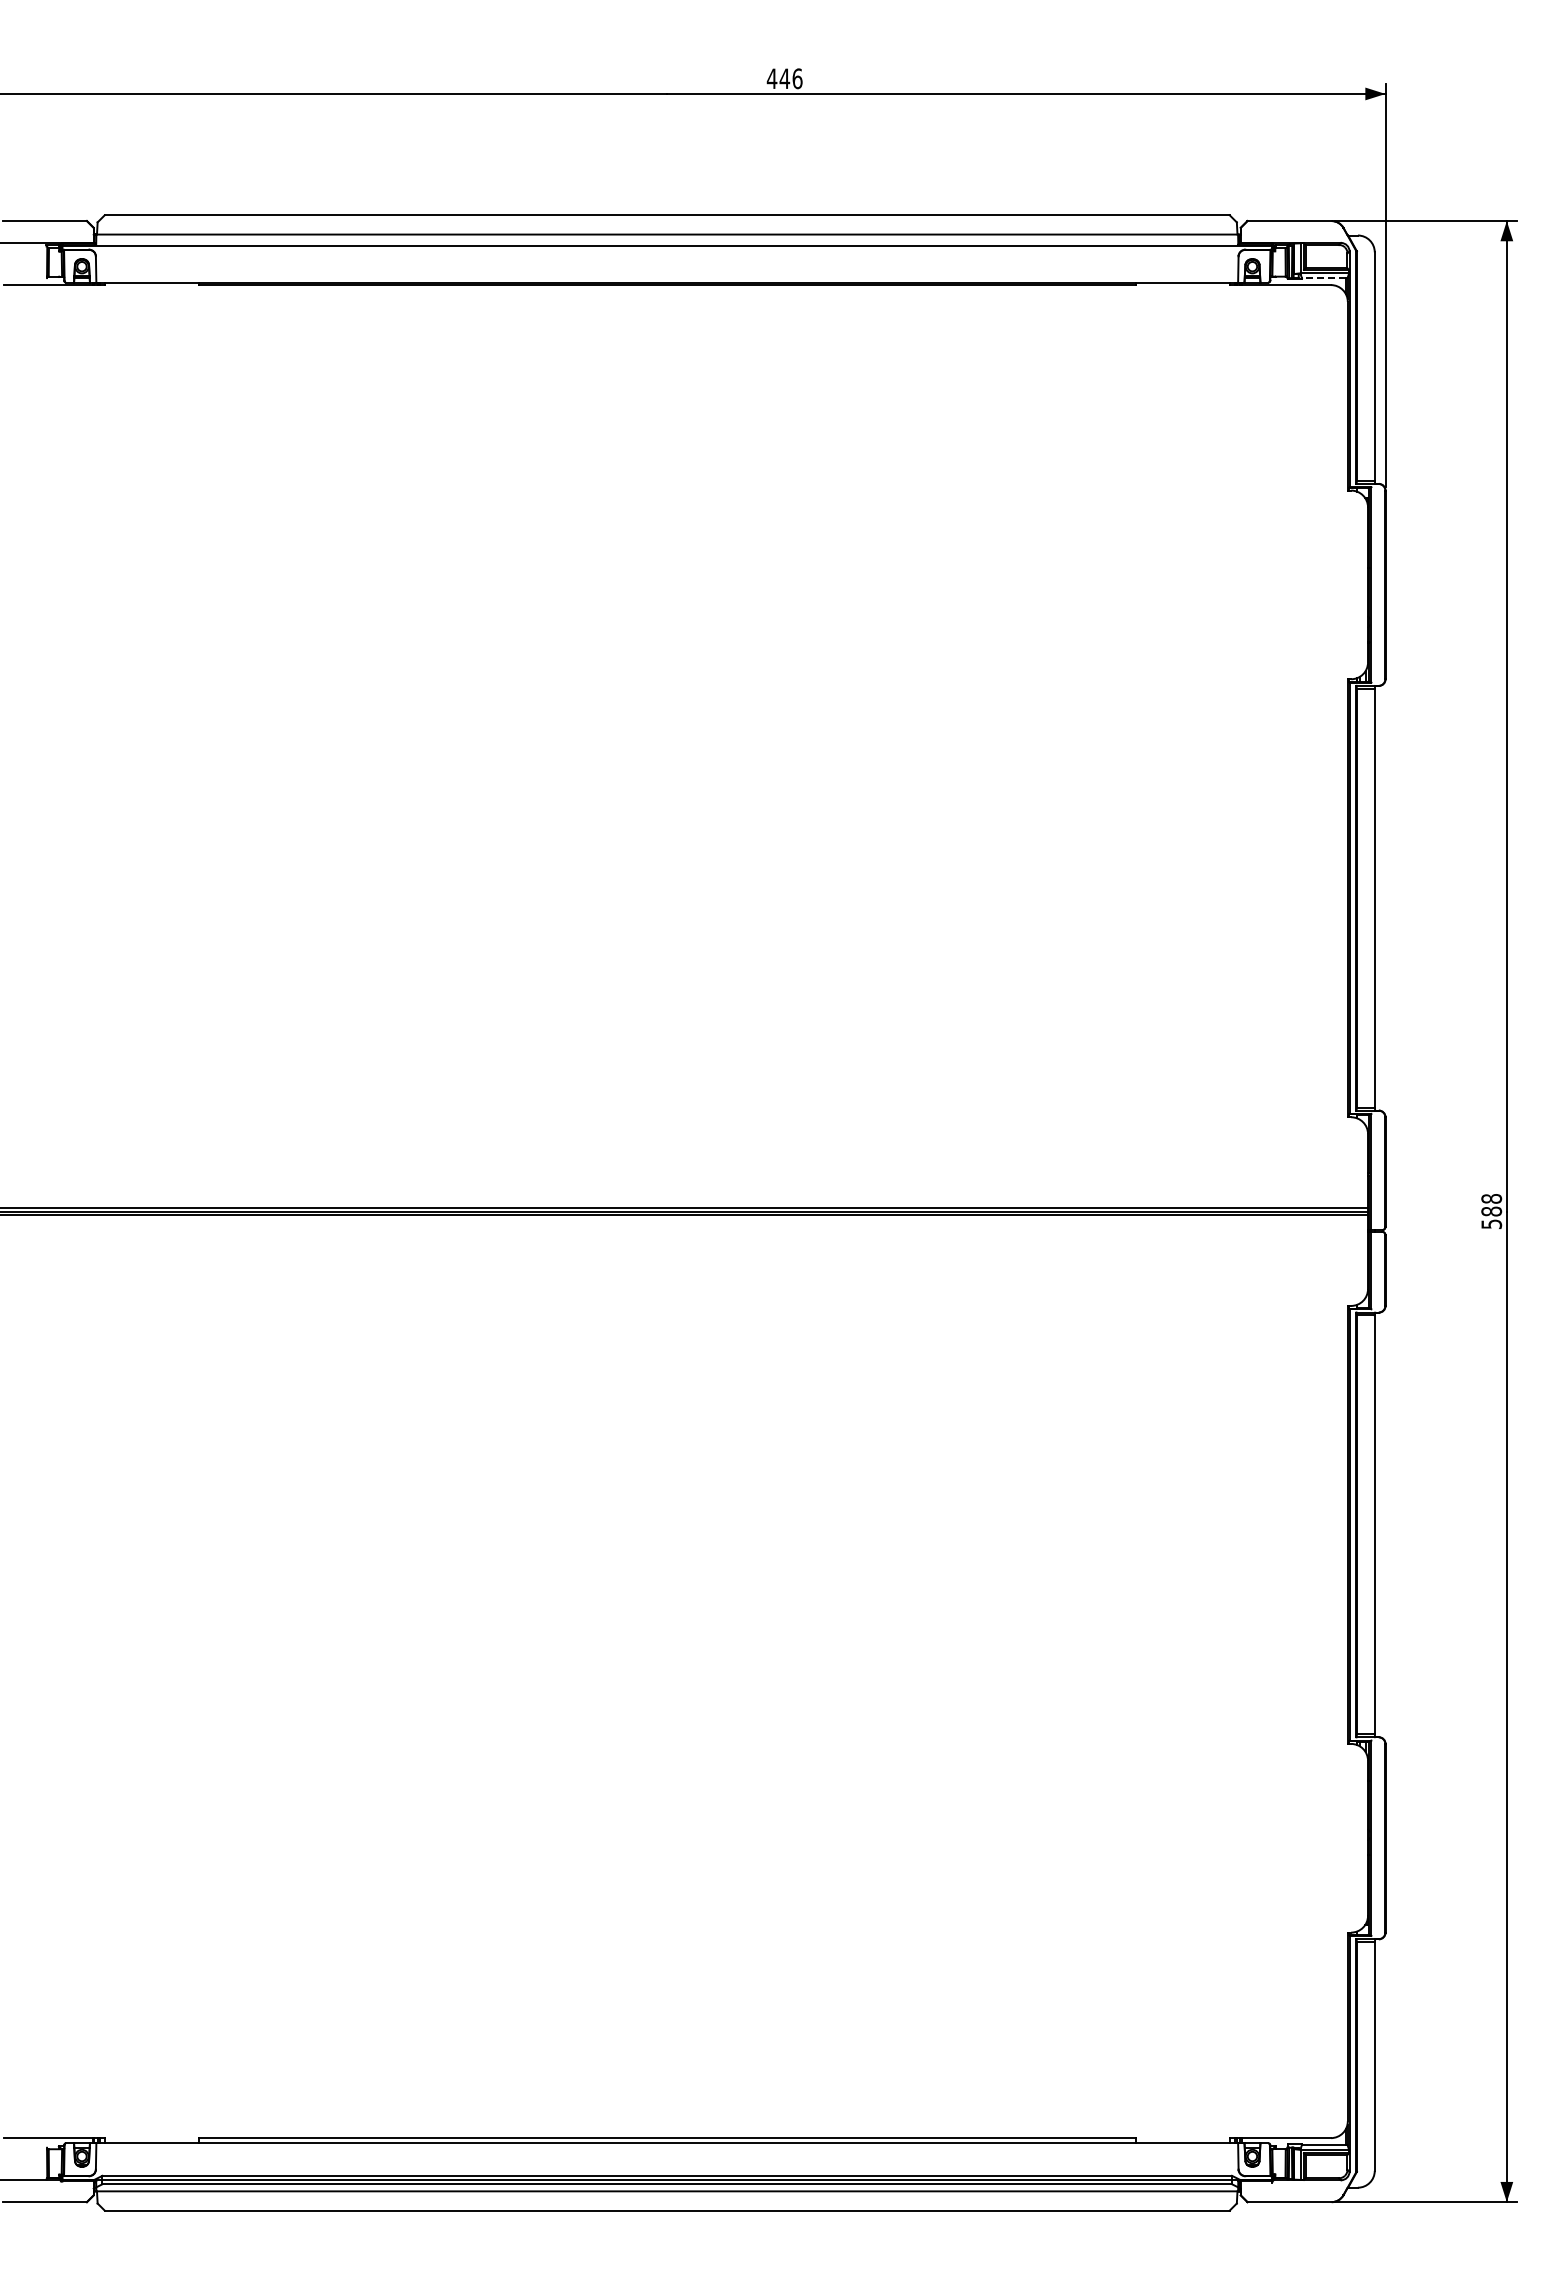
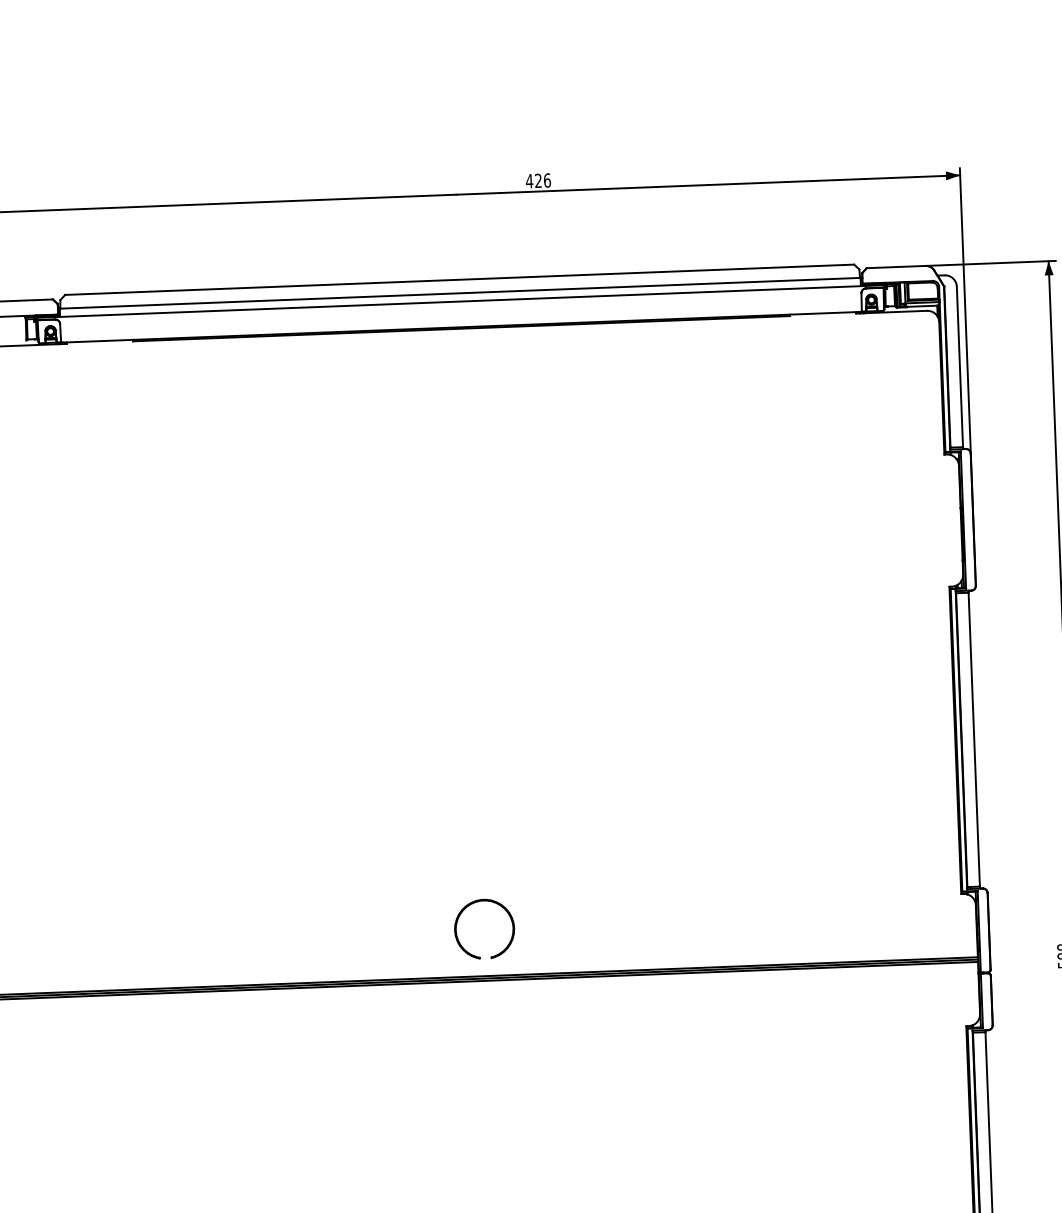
text: (784, 78) -> (538, 180), 446 -> 426
line: (1323, 278) -> (921, 306), dashed -> solid
part: (681, 1104) -> (493, 902), added

